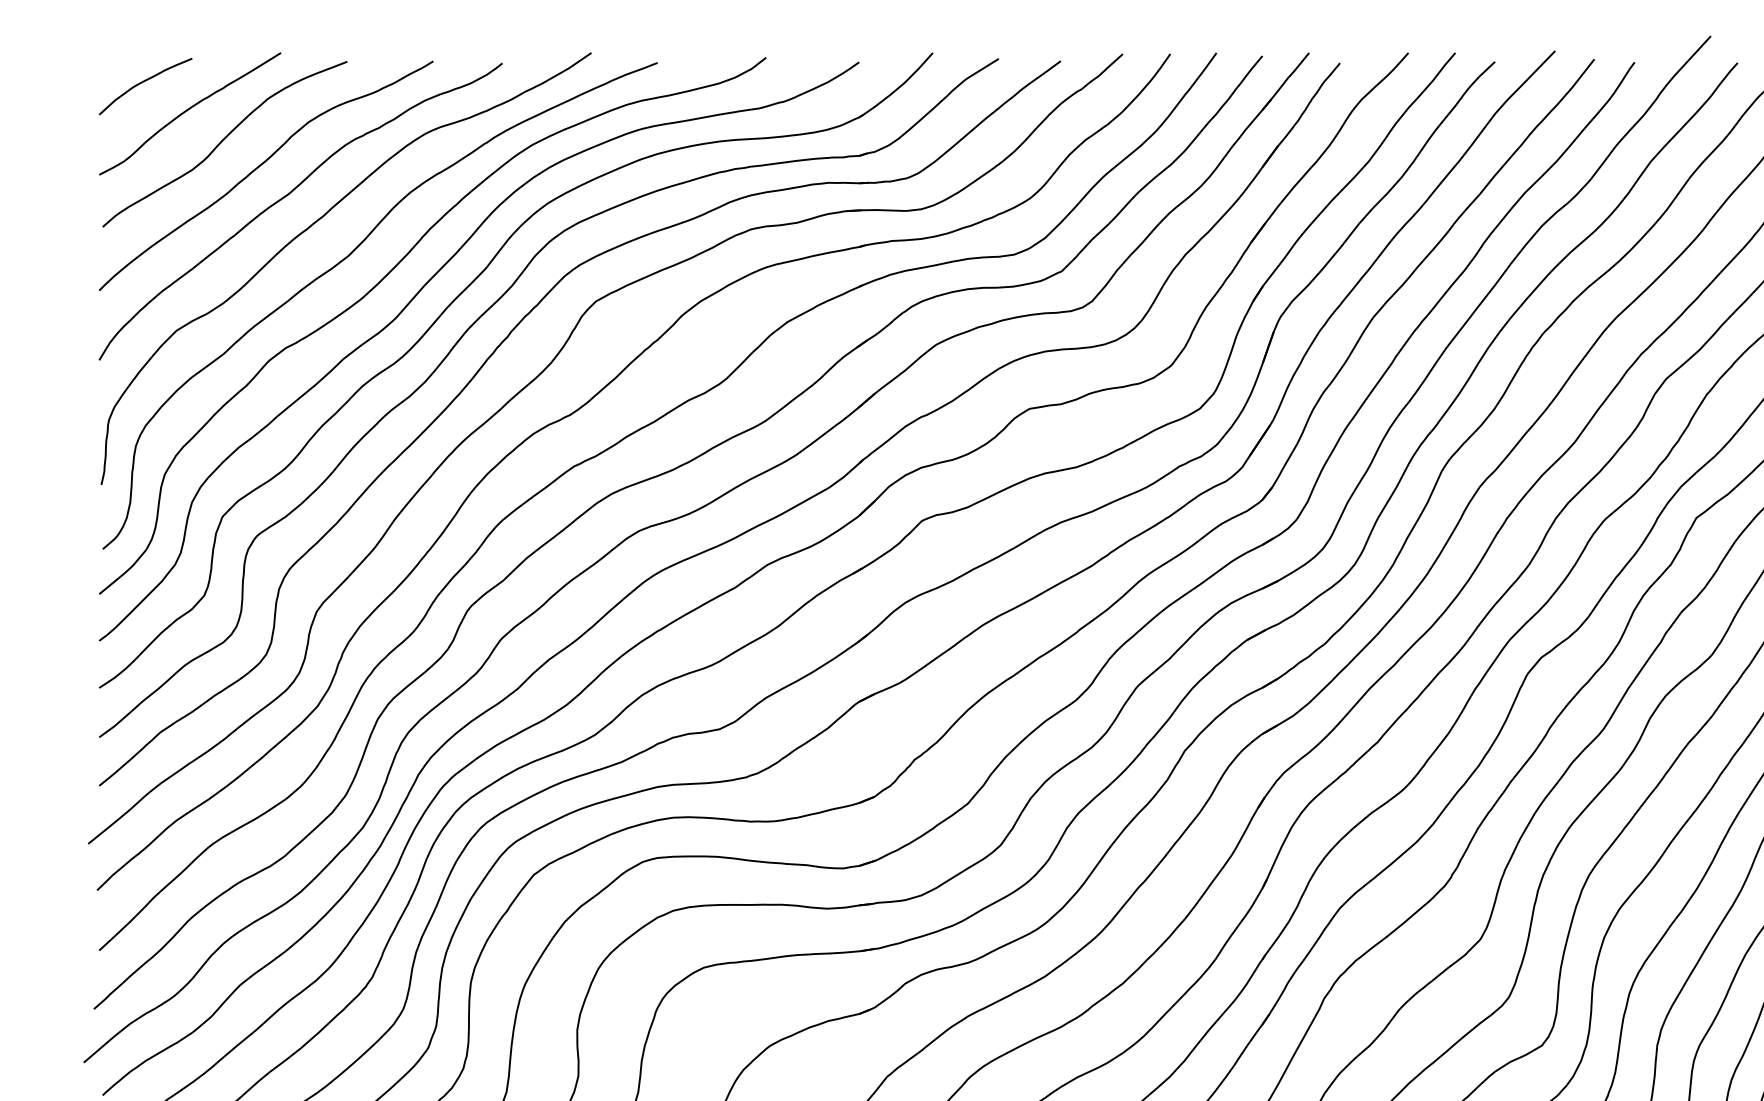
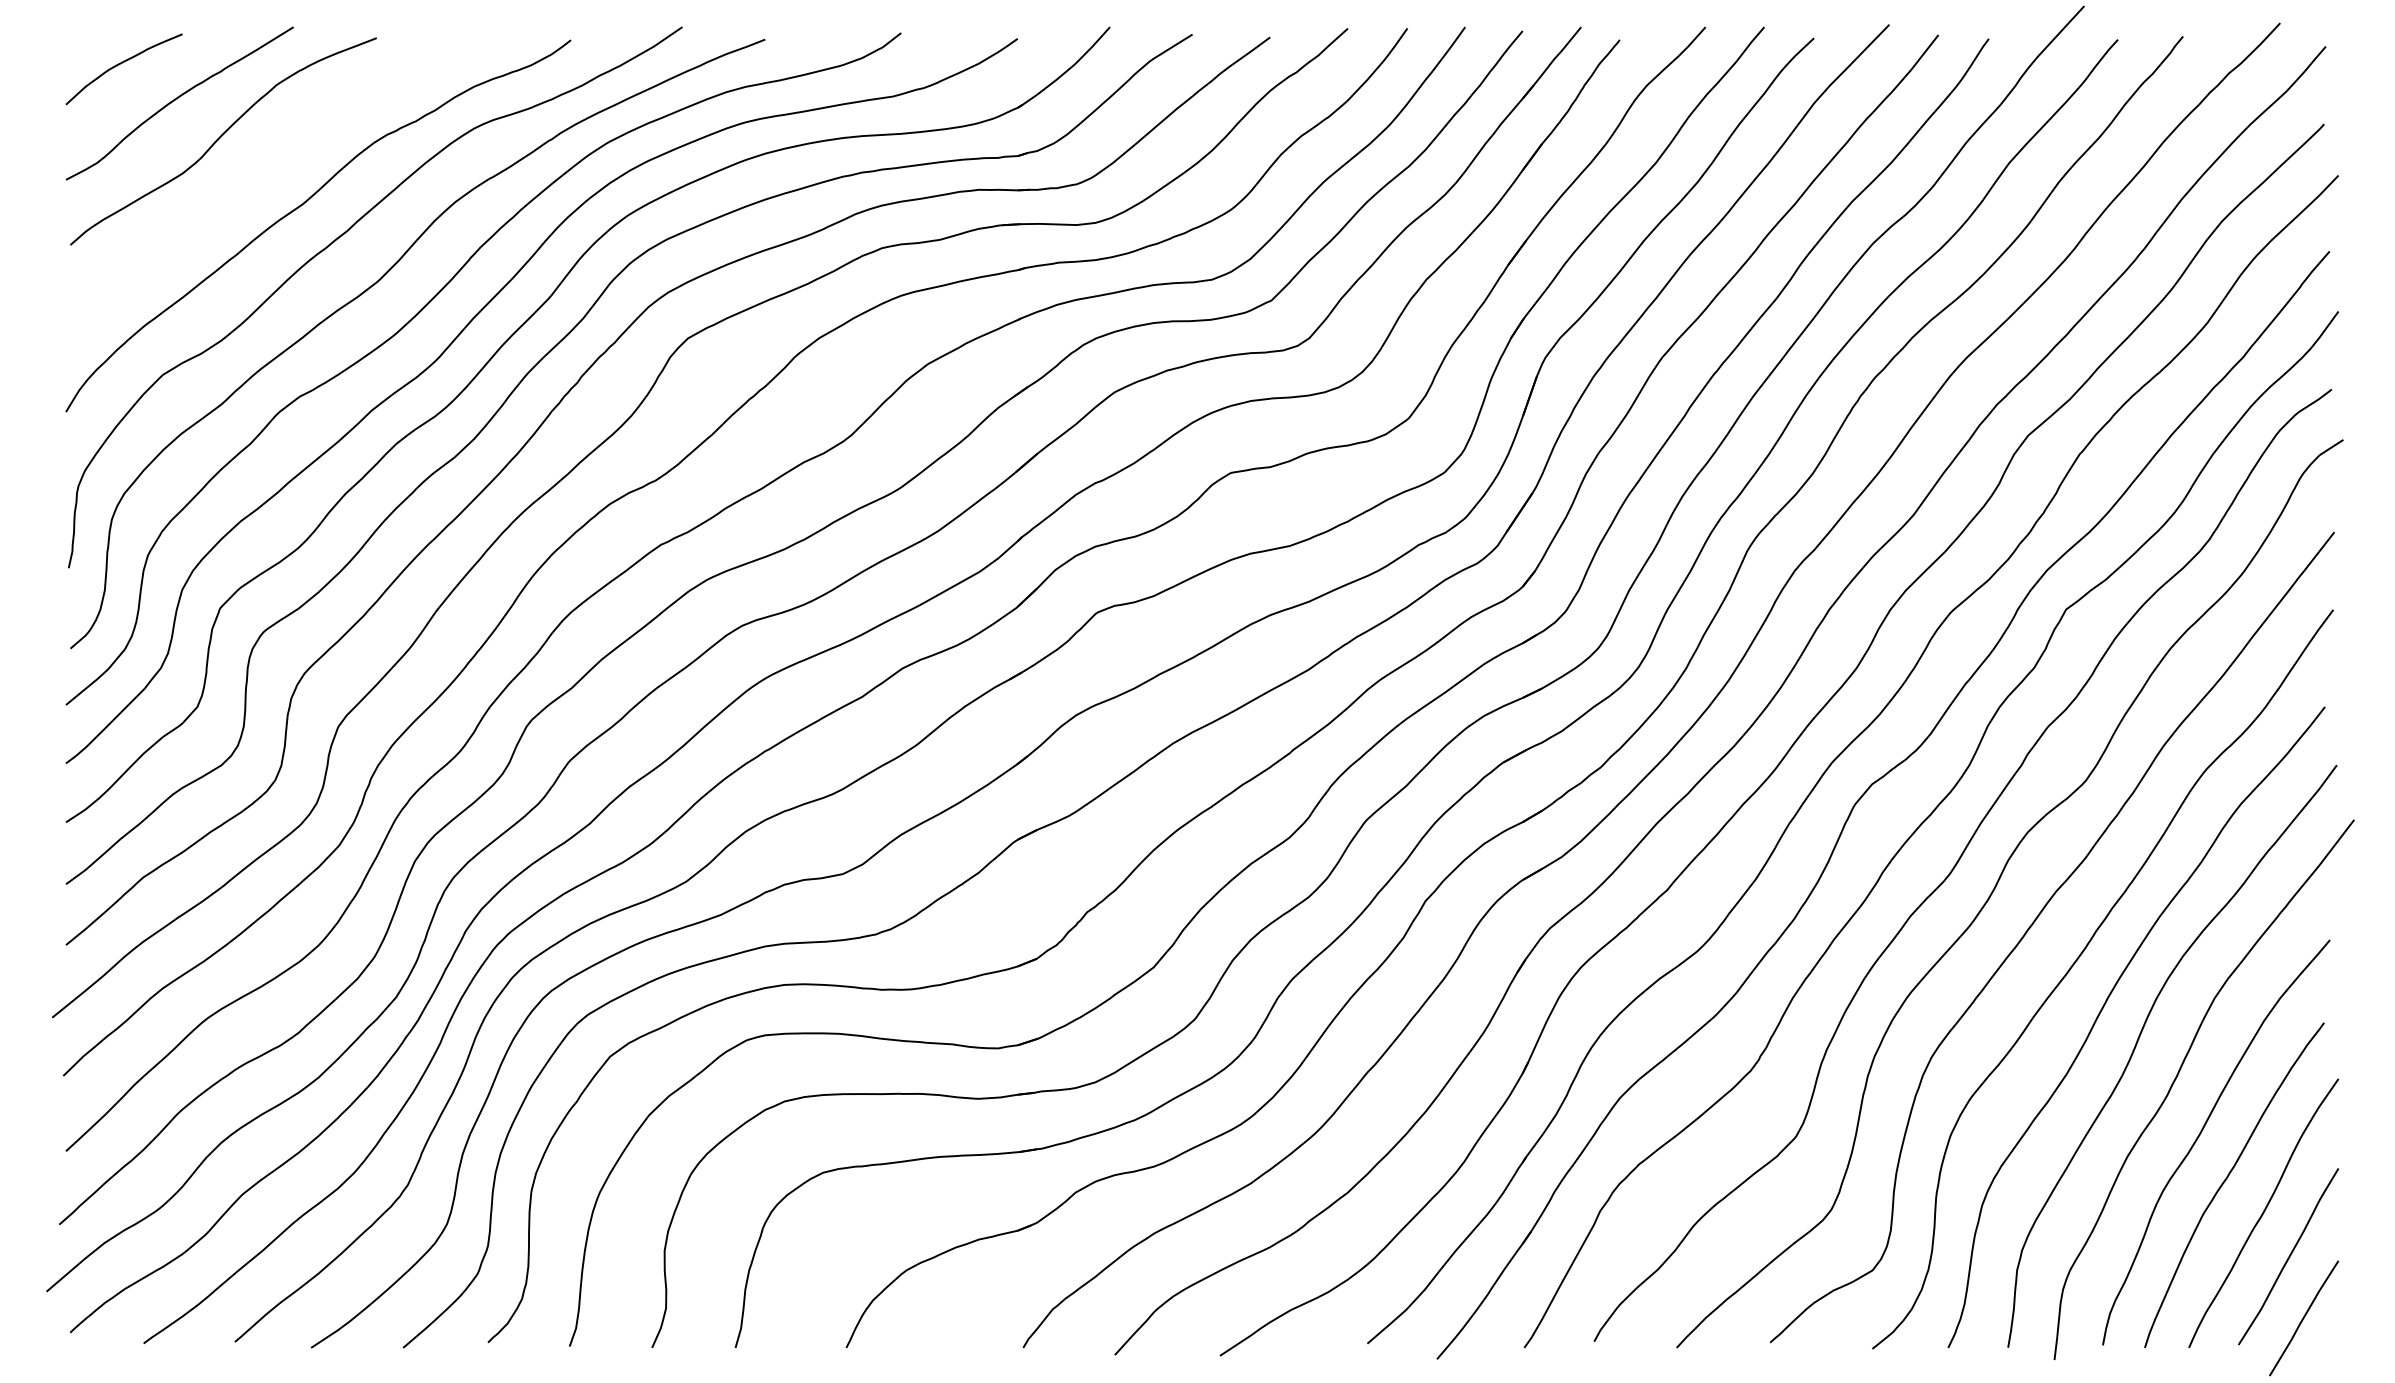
curve: (258, 168) -> (265, 171), removed

